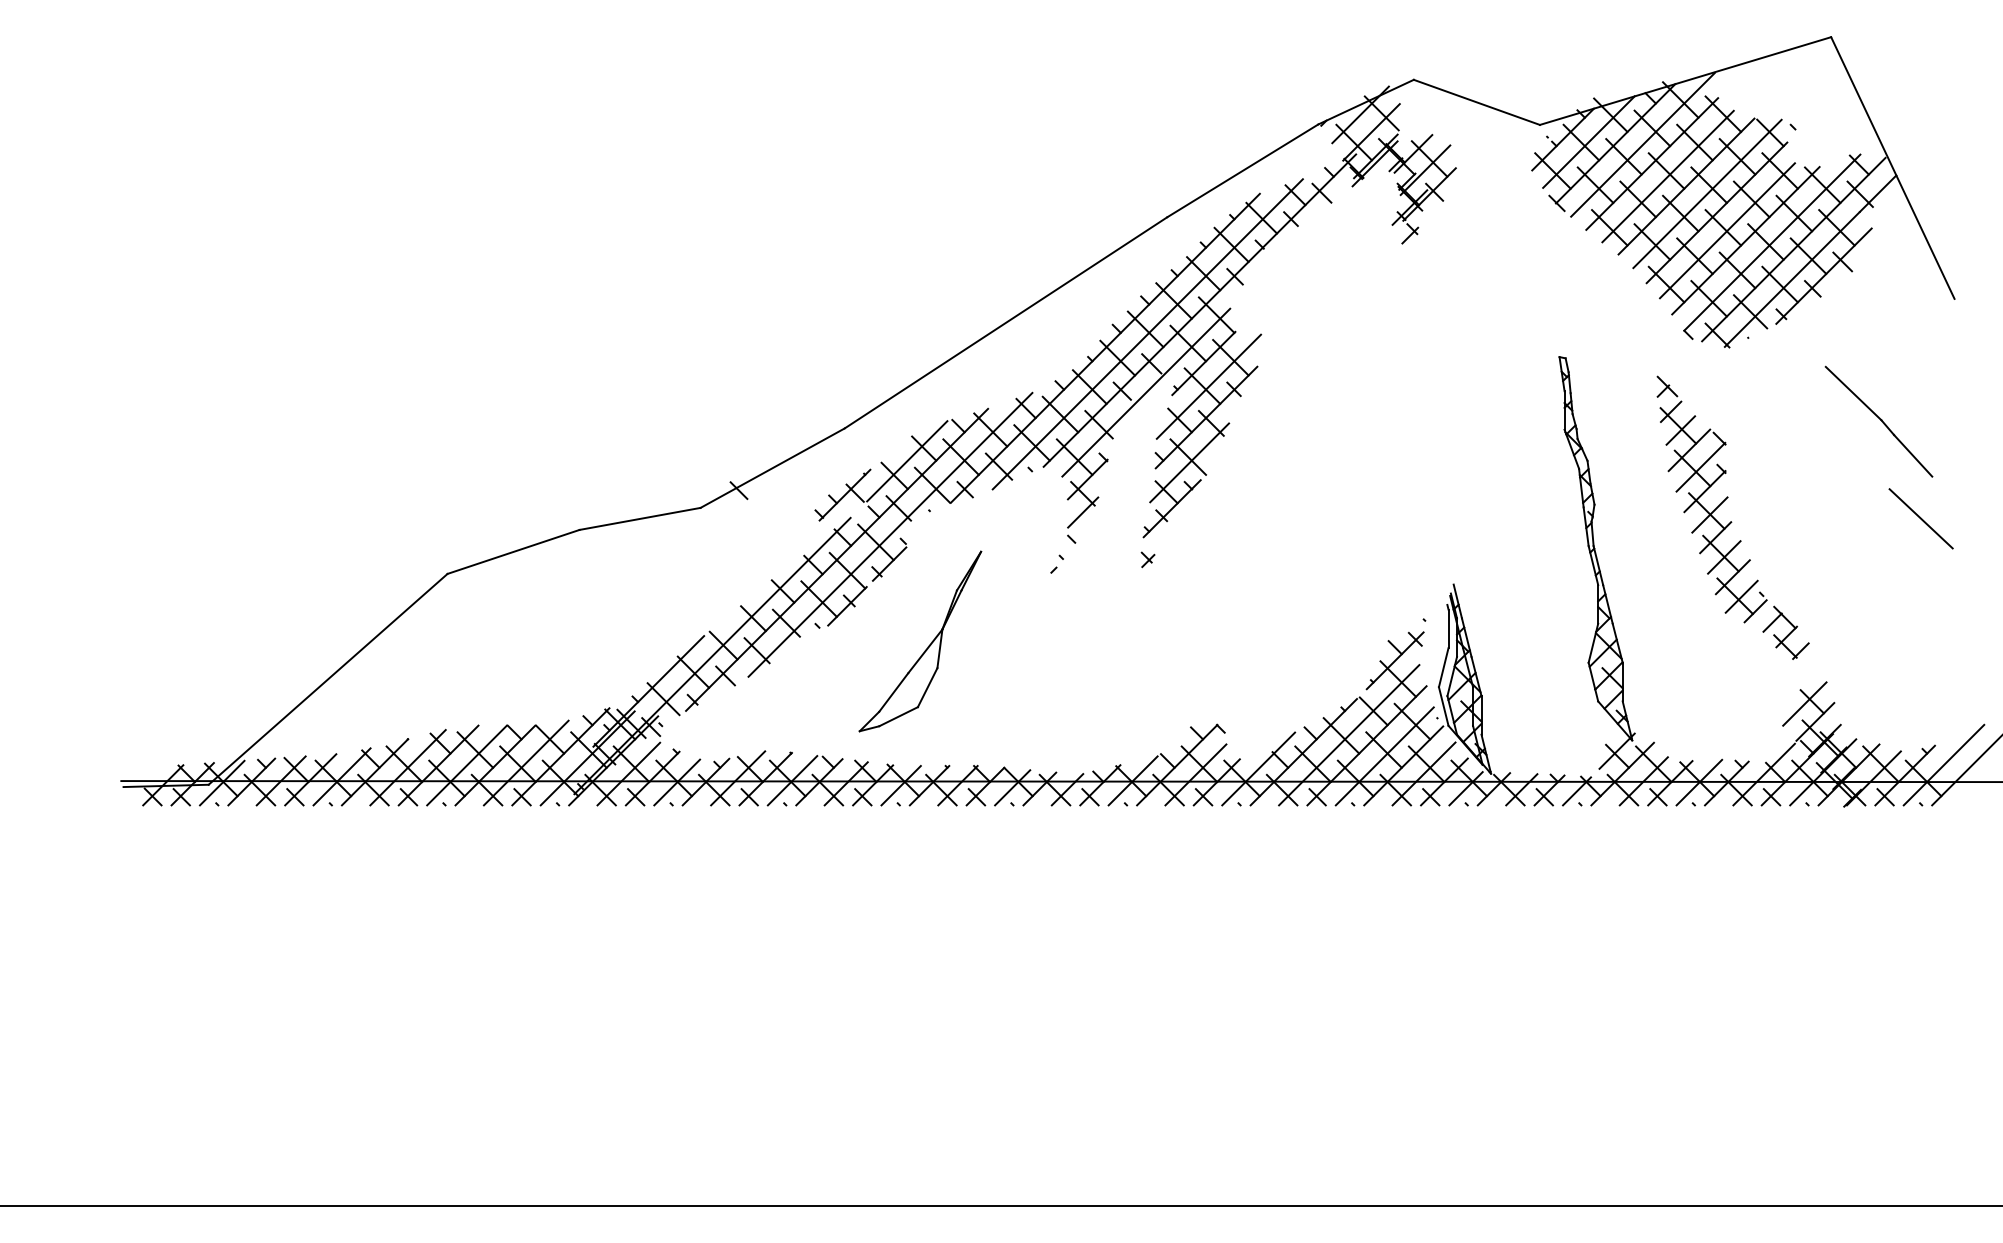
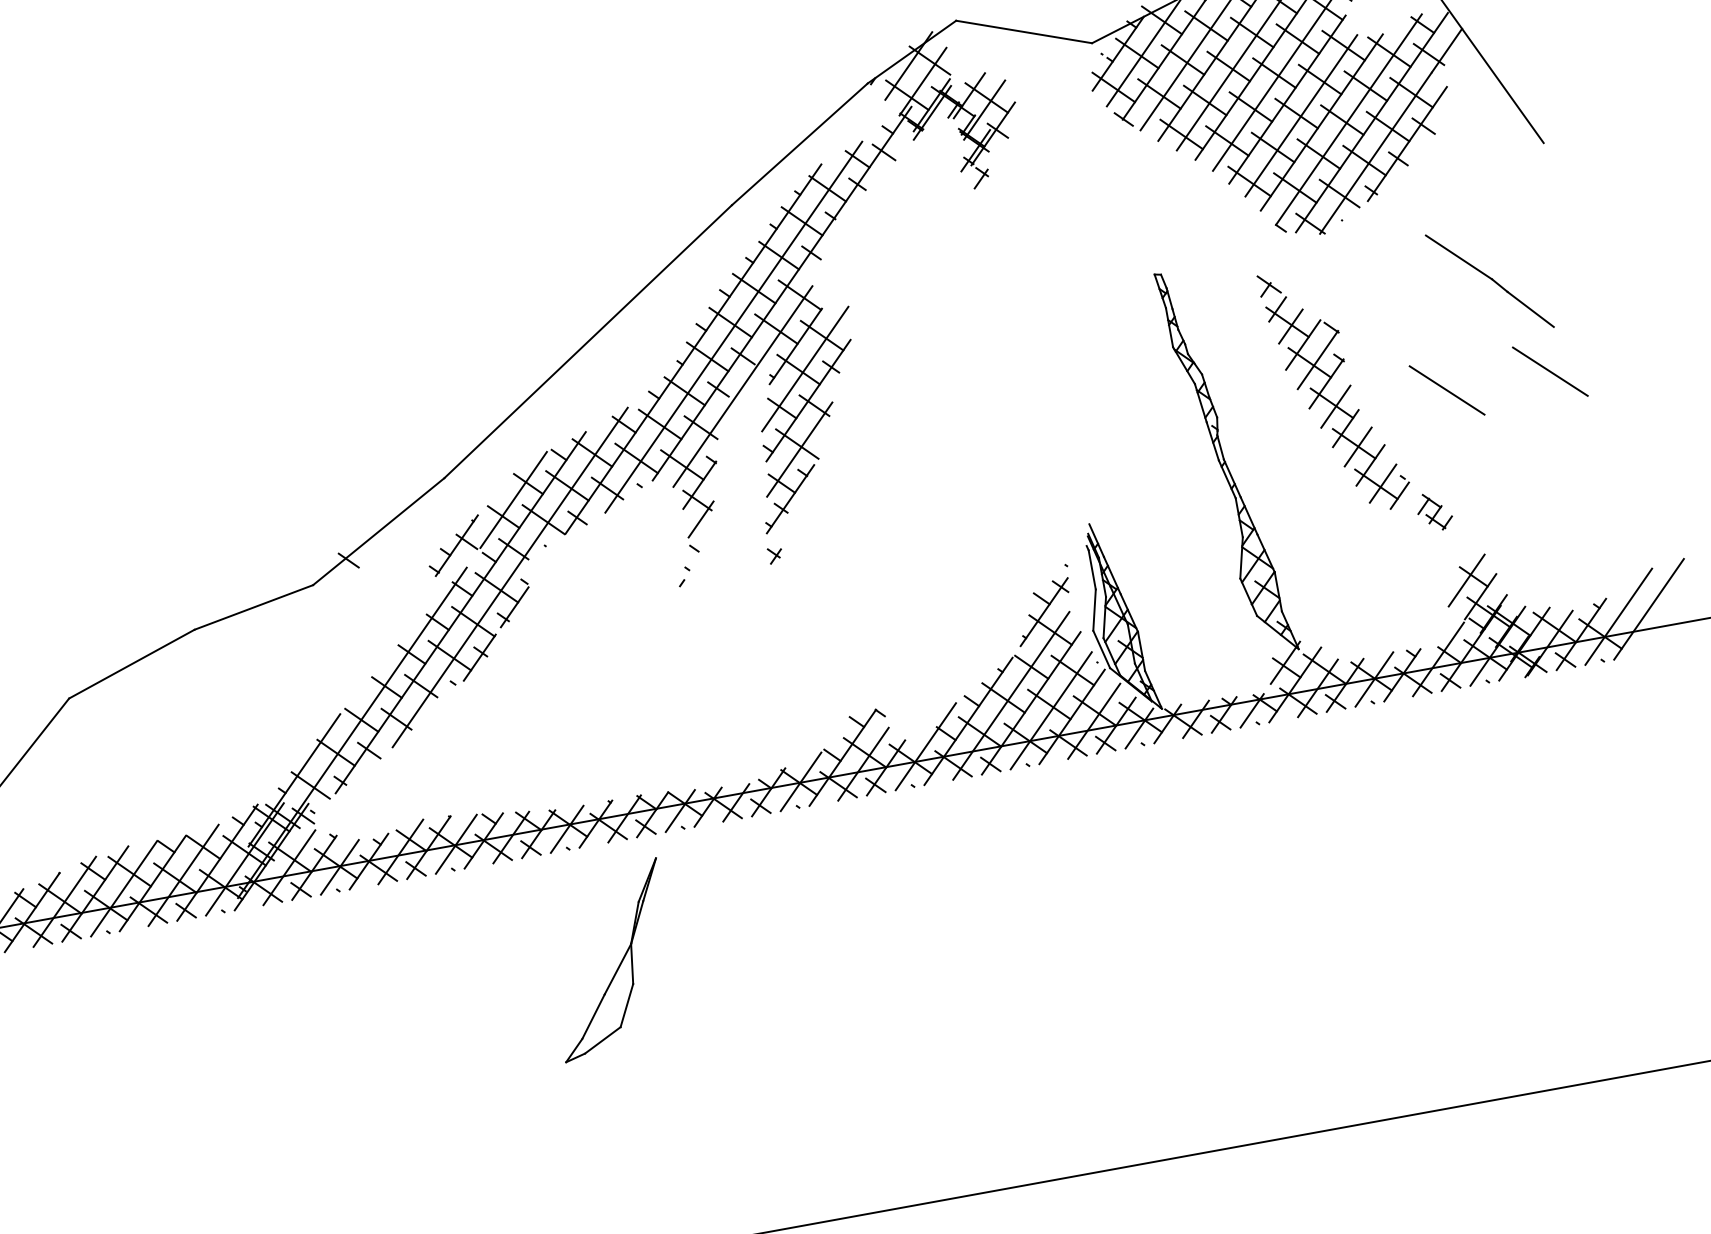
line: (1818, 518) -> (1446, 390), added
part: (1785, 632) -> (1433, 511), size x0.7
part: (927, 646) -> (619, 964), moved

